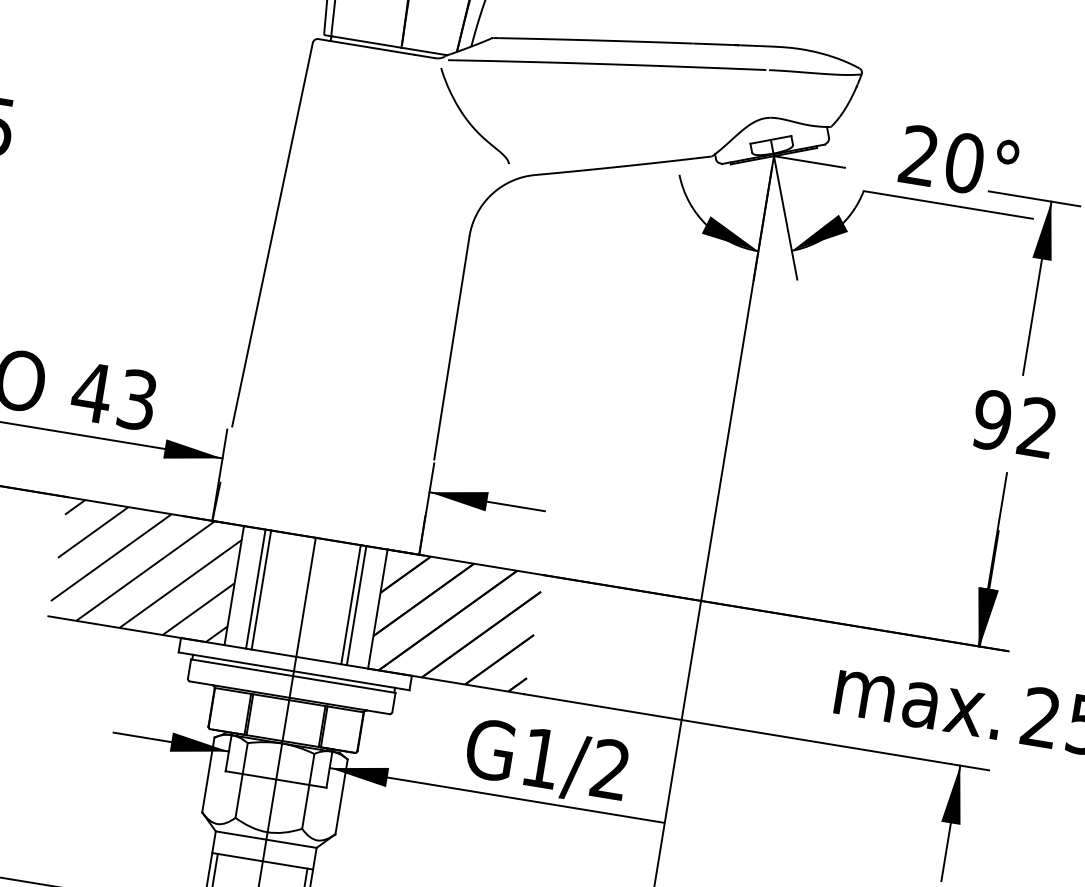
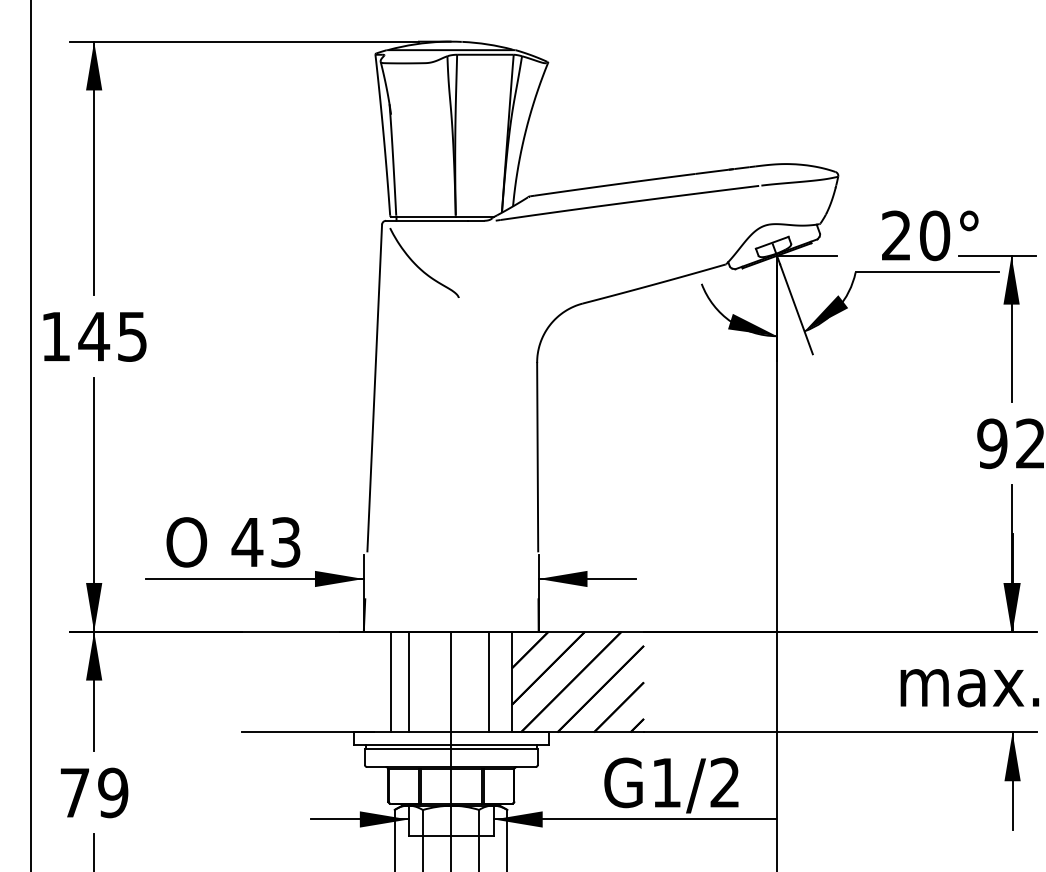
curve: (469, 120) -> (420, 267), moved
hatch: (145, 570) -> (315, 681), removed
line: (261, 589) -> (413, 681), removed
line: (356, 604) -> (493, 681), removed

